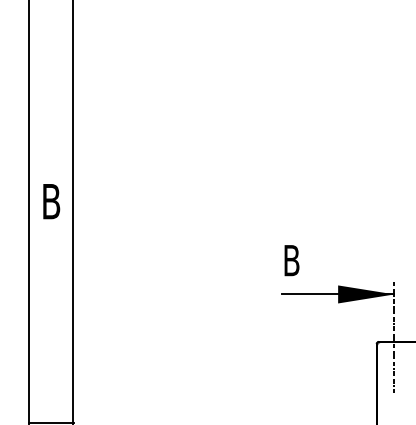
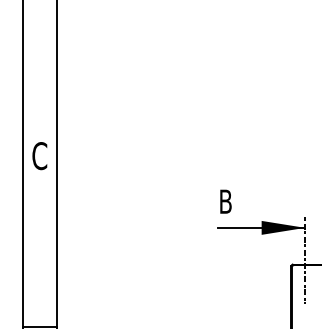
text: (50, 202) -> (39, 156), B -> C

